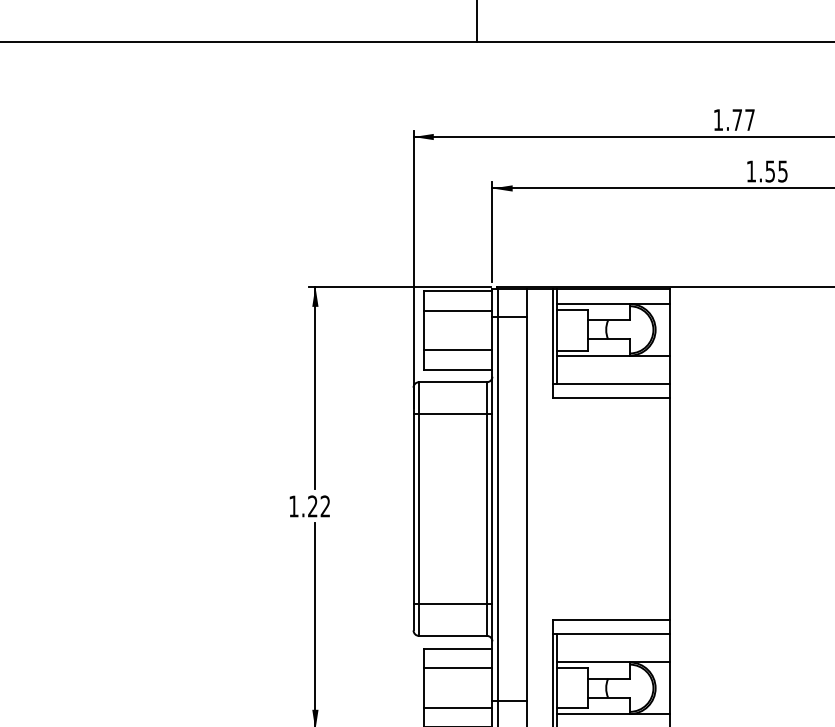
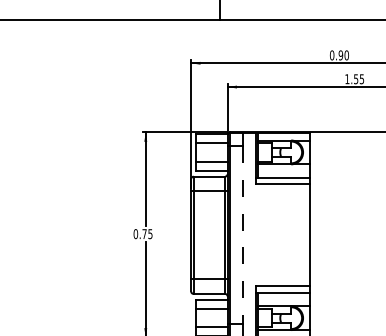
text: (732, 120) -> (338, 55), 1.77 -> 0.90
text: (308, 507) -> (142, 234), 1.22 -> 0.75
line: (526, 509) -> (243, 235), solid -> dashed

